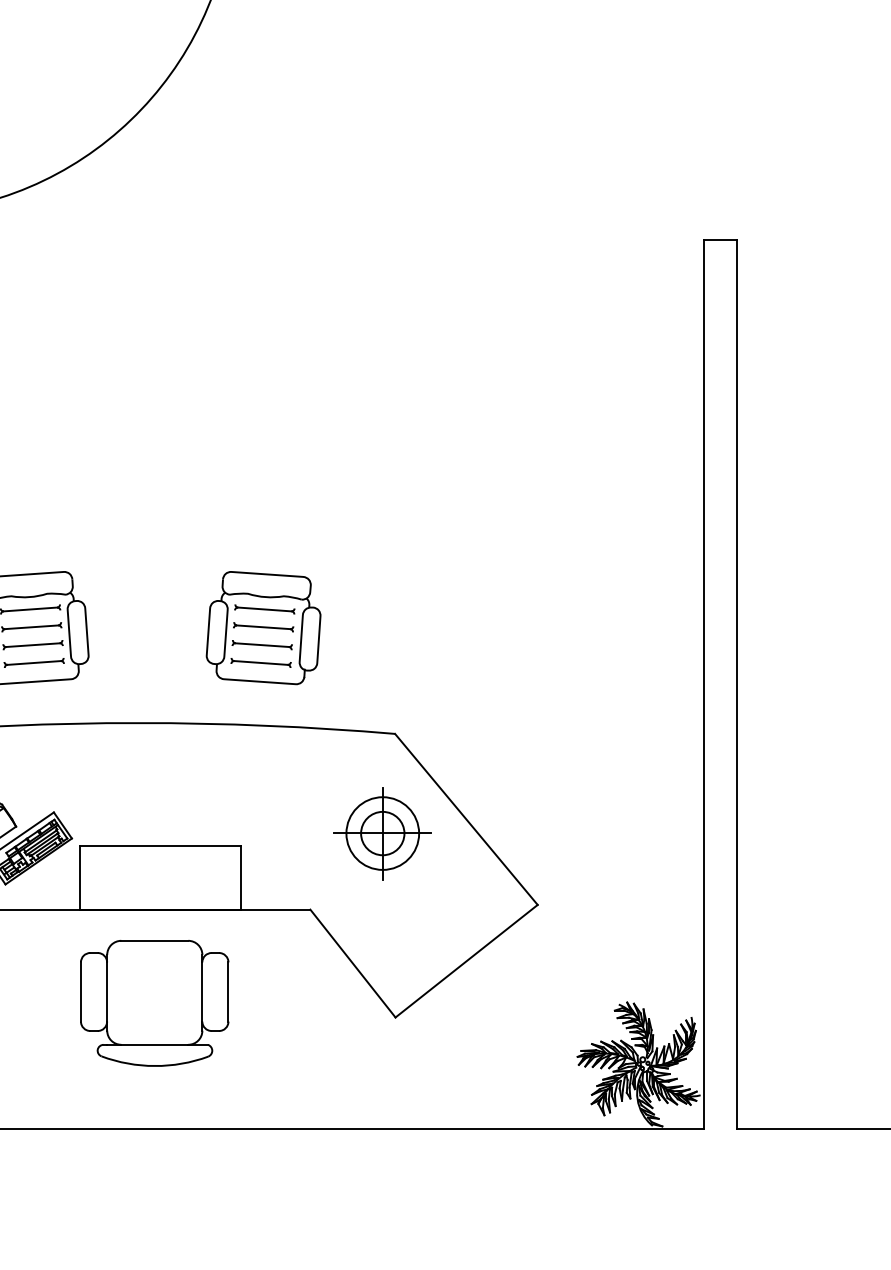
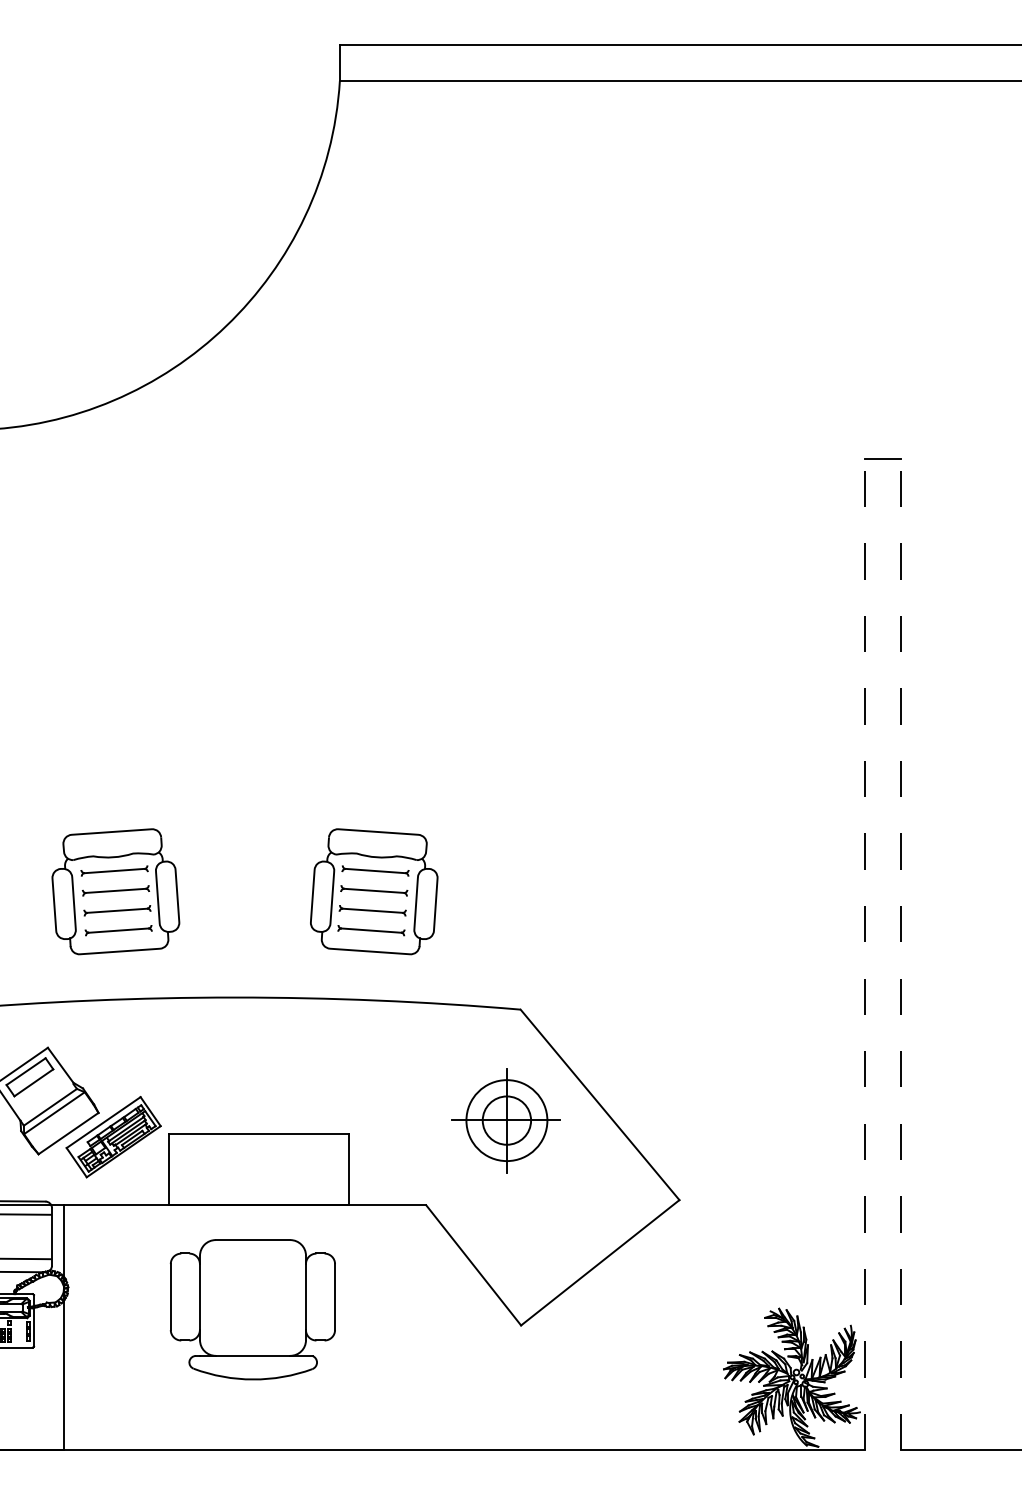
line: (703, 684) -> (864, 954), solid -> dashed
line: (737, 684) -> (901, 954), solid -> dashed

